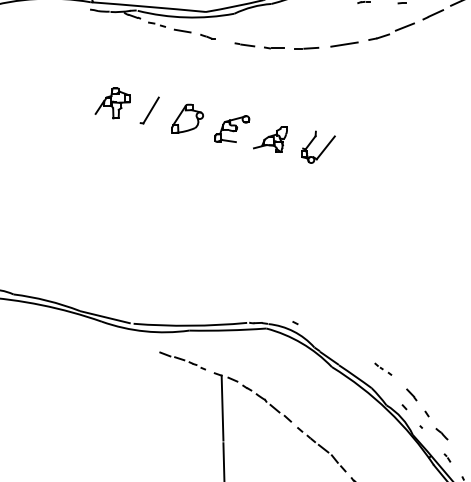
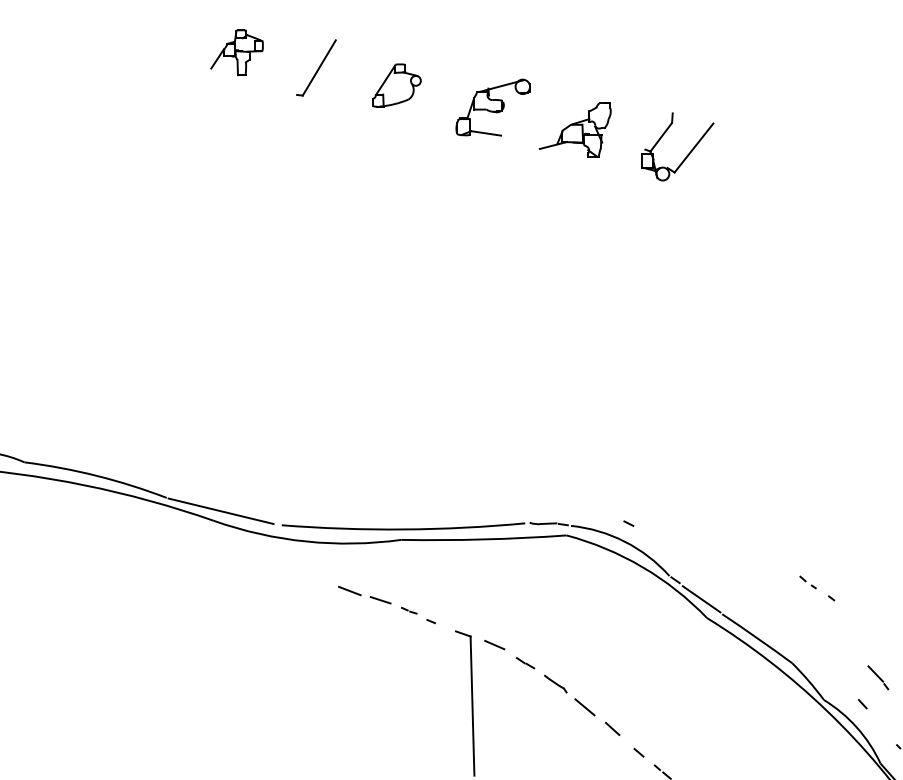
part: (112, 103) -> (236, 52), size x0.7
part: (187, 118) -> (397, 85), size x0.7
part: (383, 368) -> (817, 586), moved

